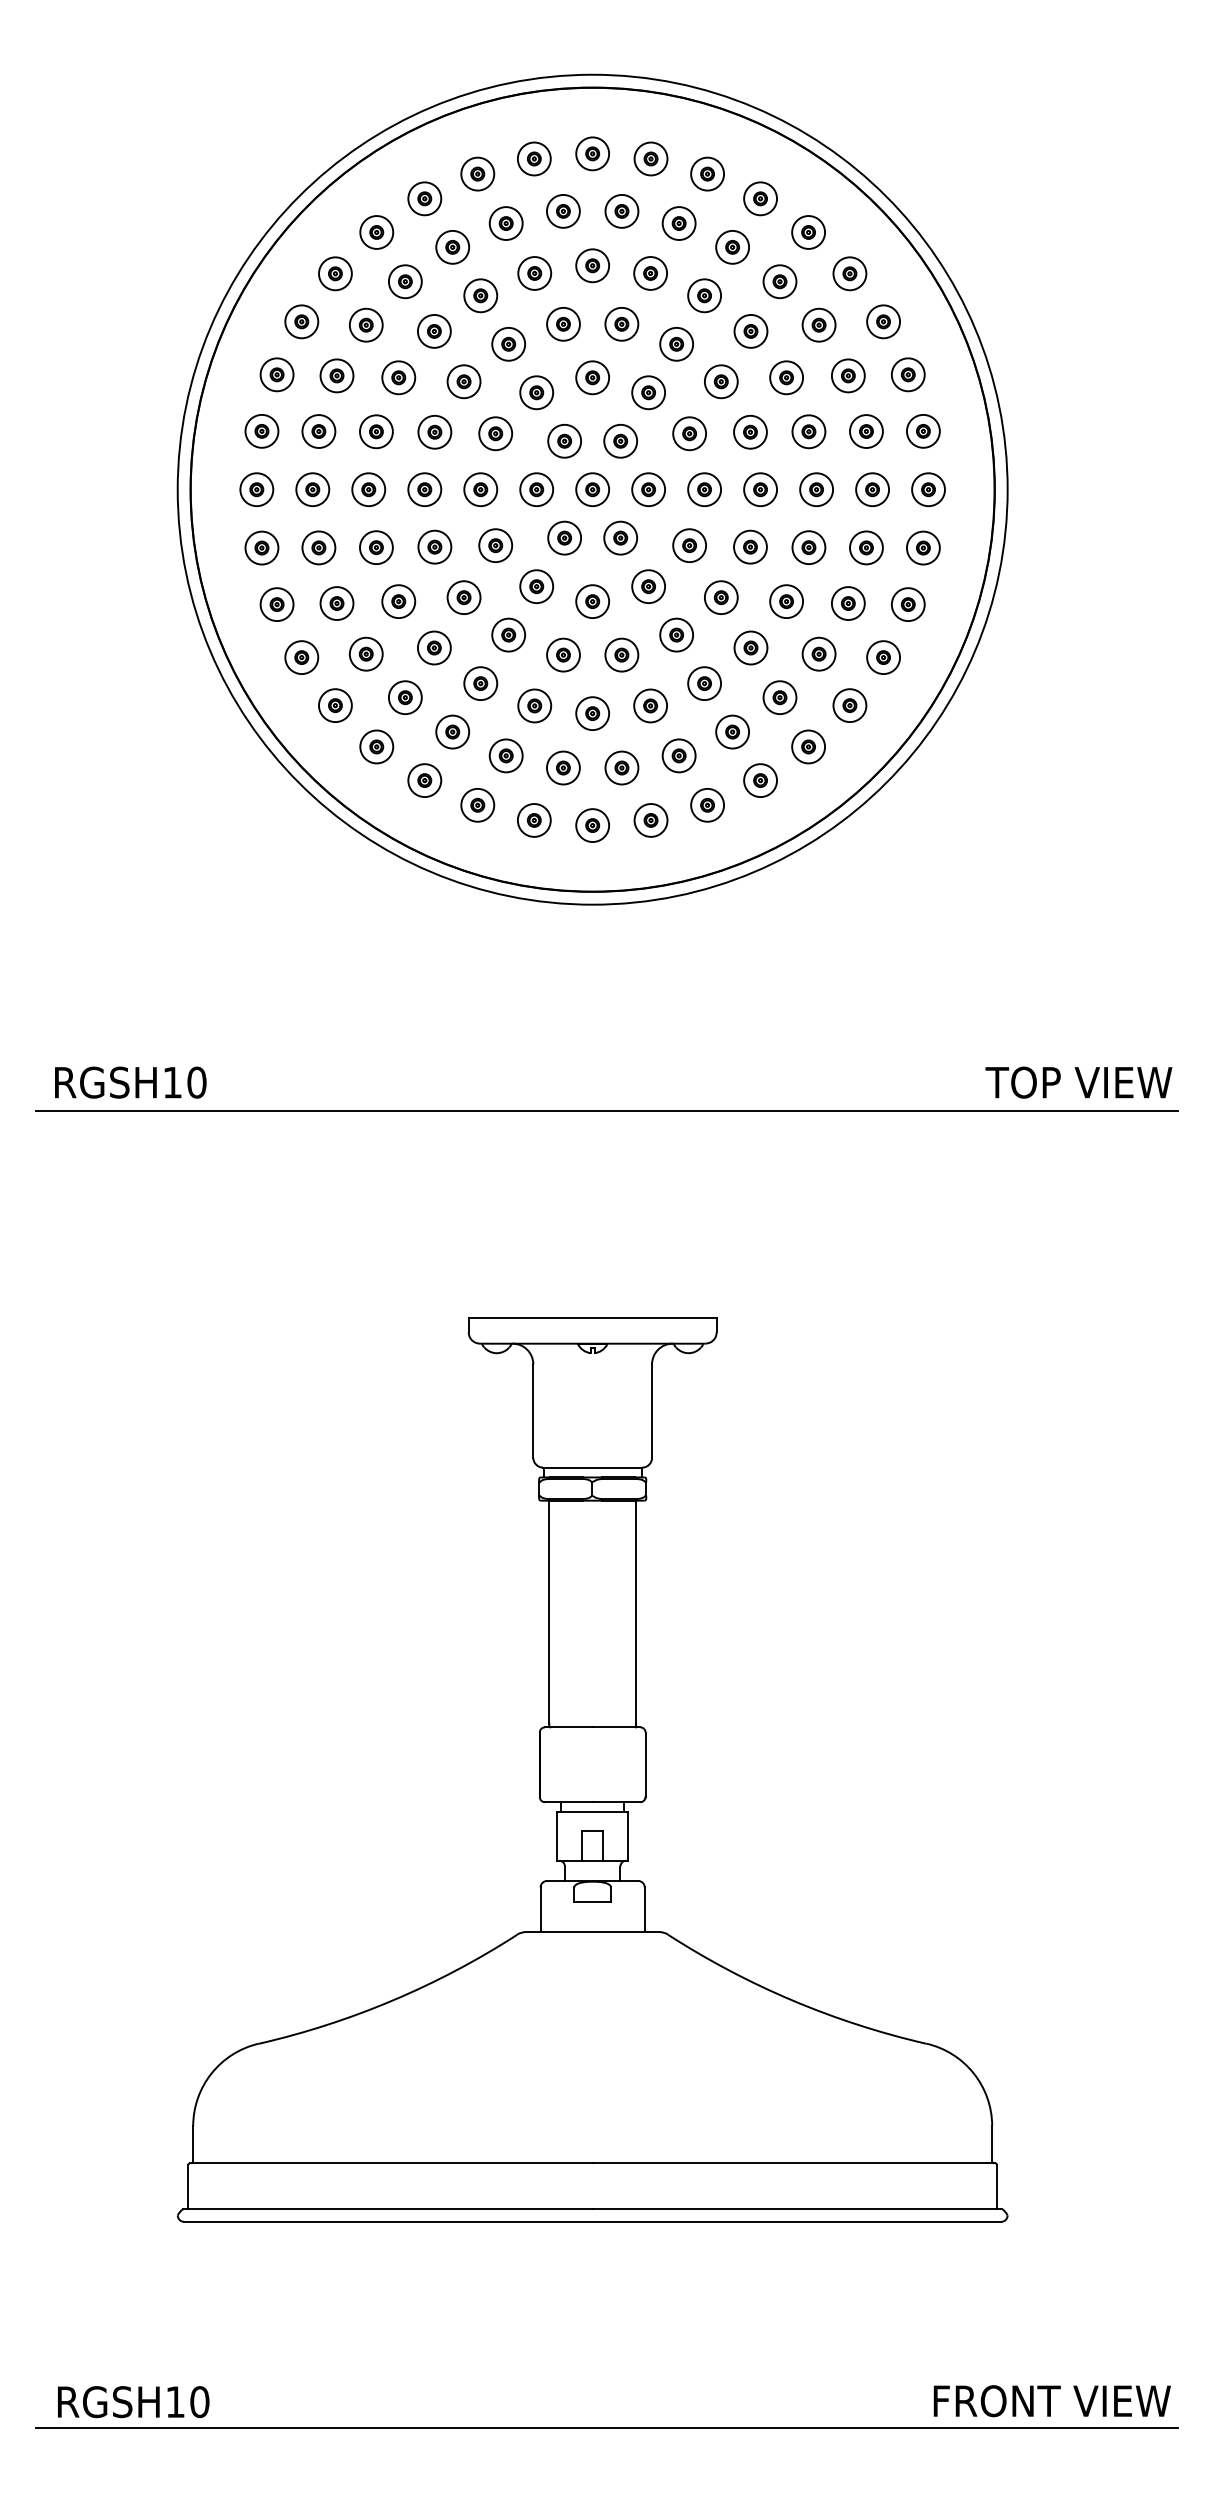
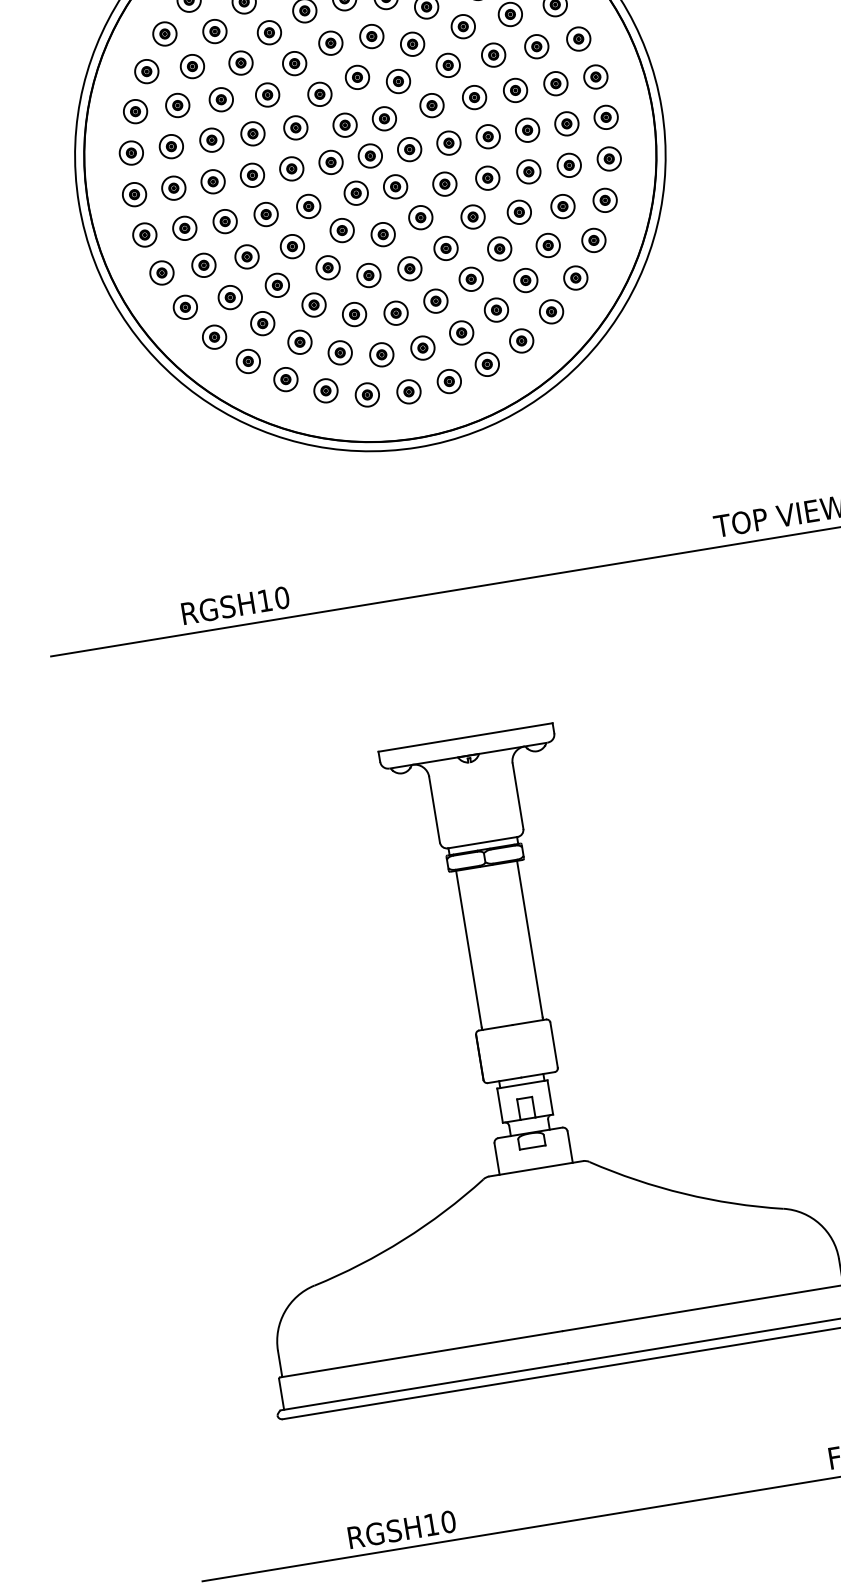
text: (130, 1082) -> (235, 605), moved
text: (133, 2402) -> (401, 1529), moved

